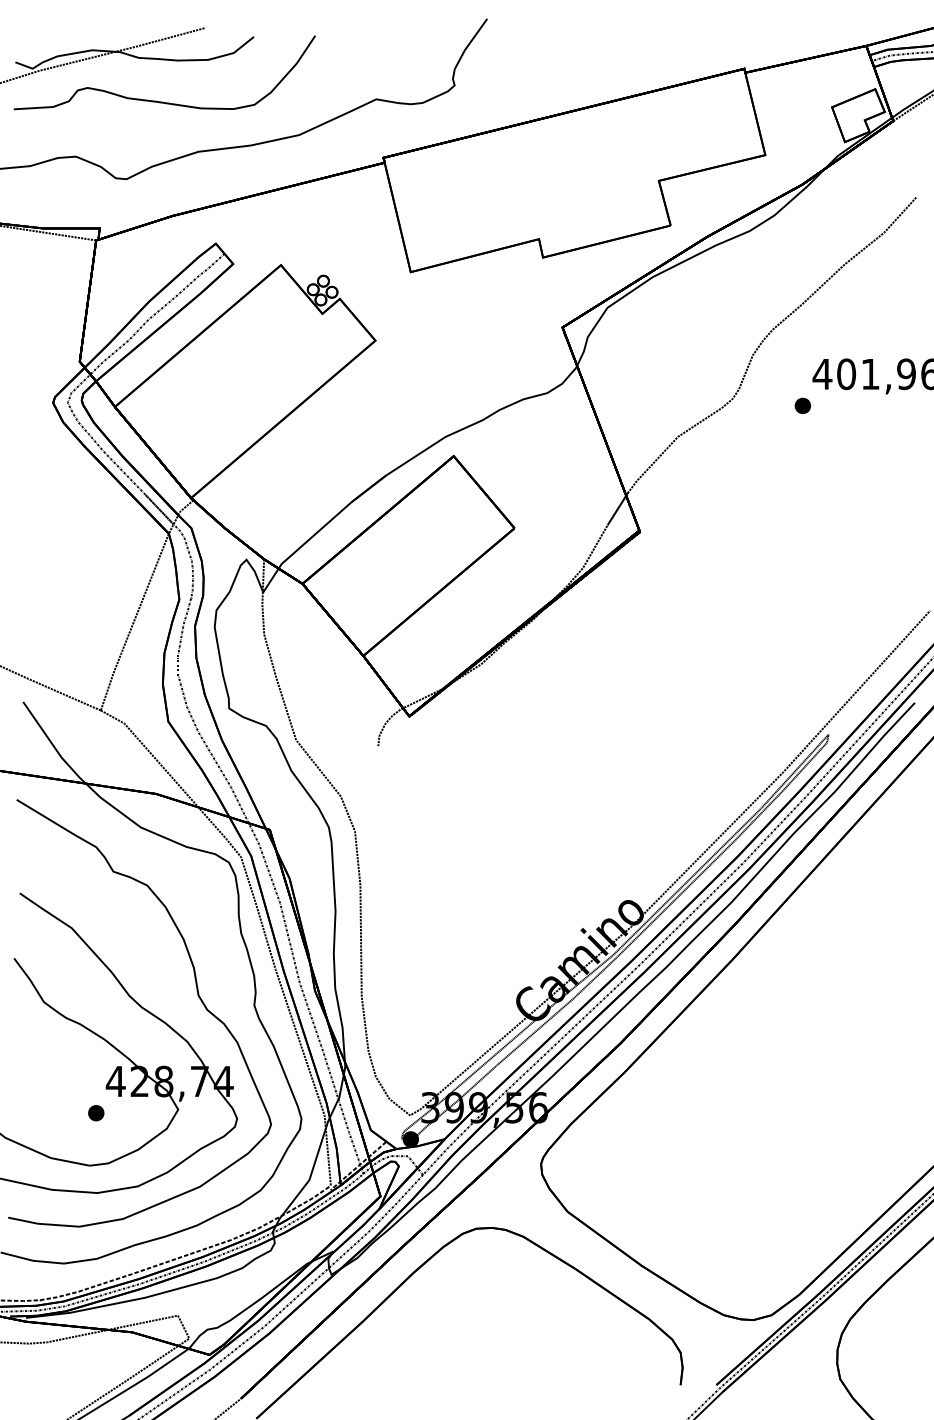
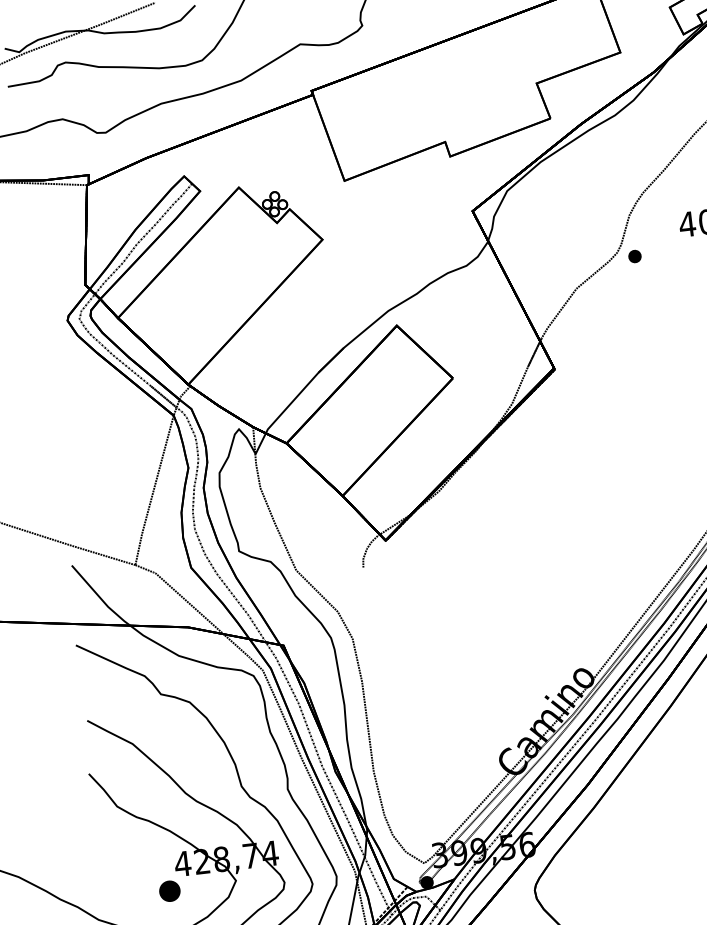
part: (802, 405) -> (634, 256), moved
part: (96, 1113) -> (170, 891), size x1.6

